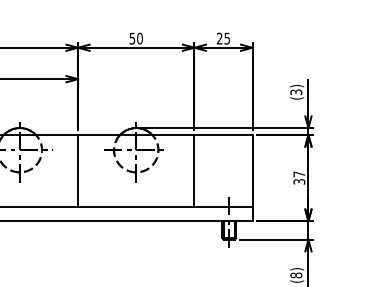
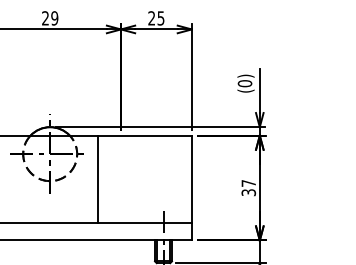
text: (135, 38) -> (49, 18), 50 -> 29
text: (296, 92) -> (245, 83), (3) -> (0)
line: (194, 171) -> (97, 180), moved

